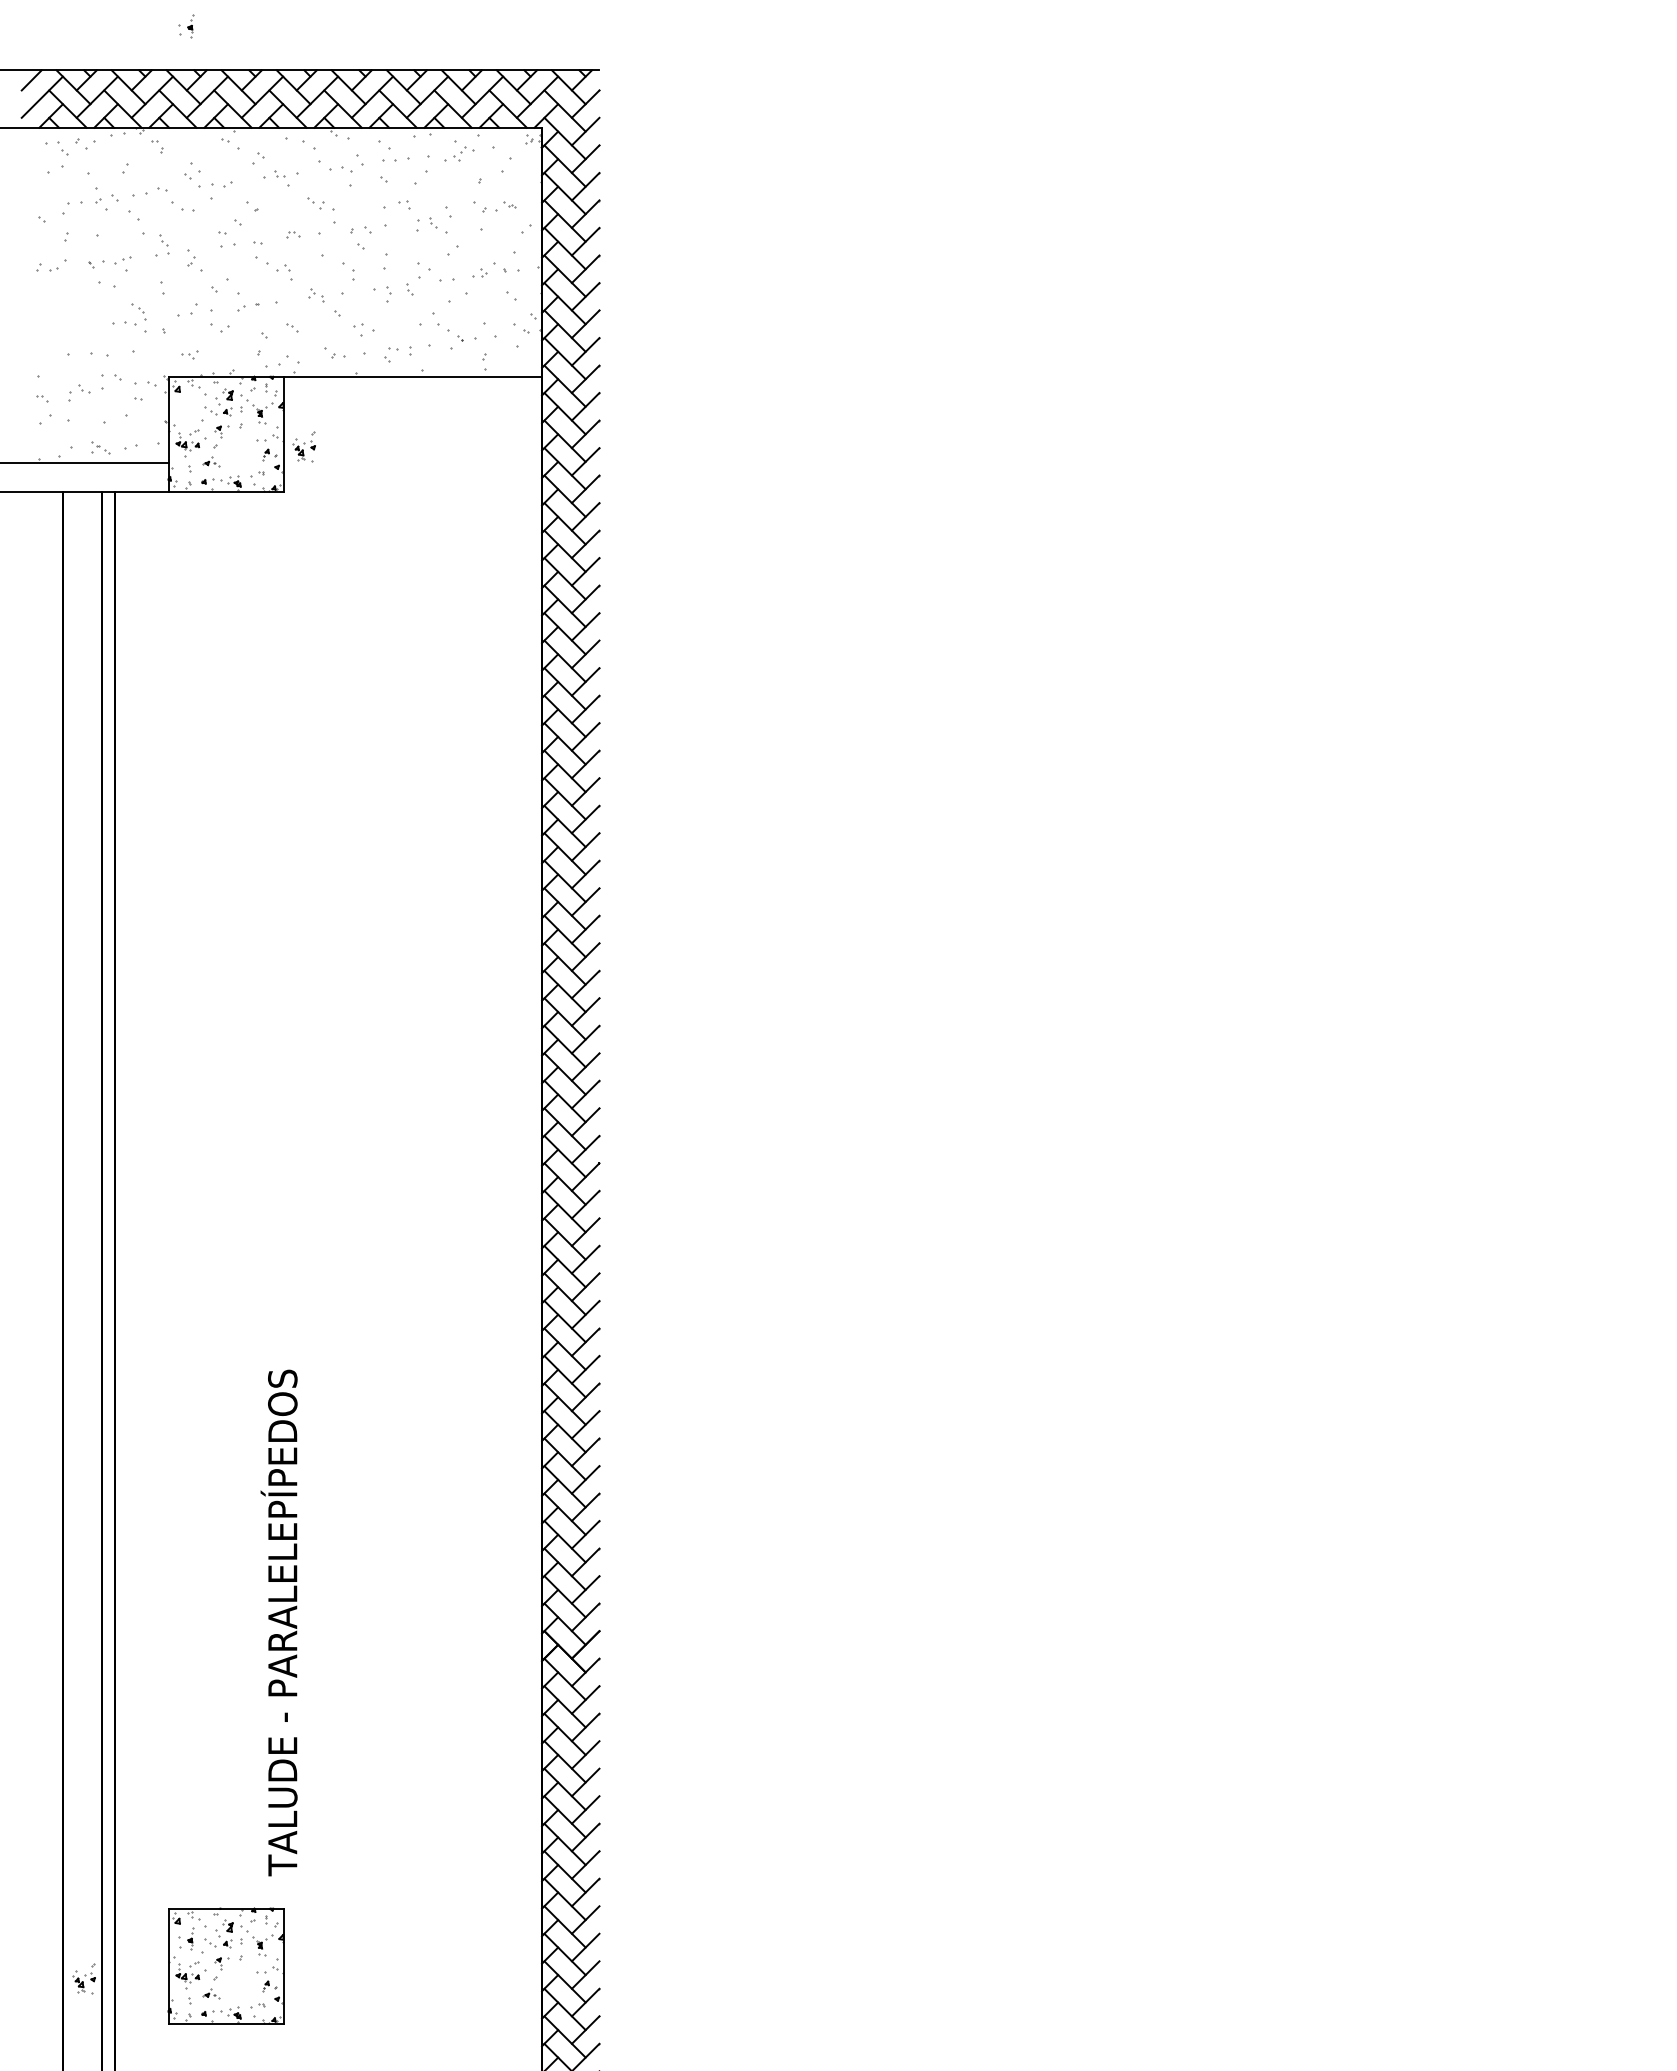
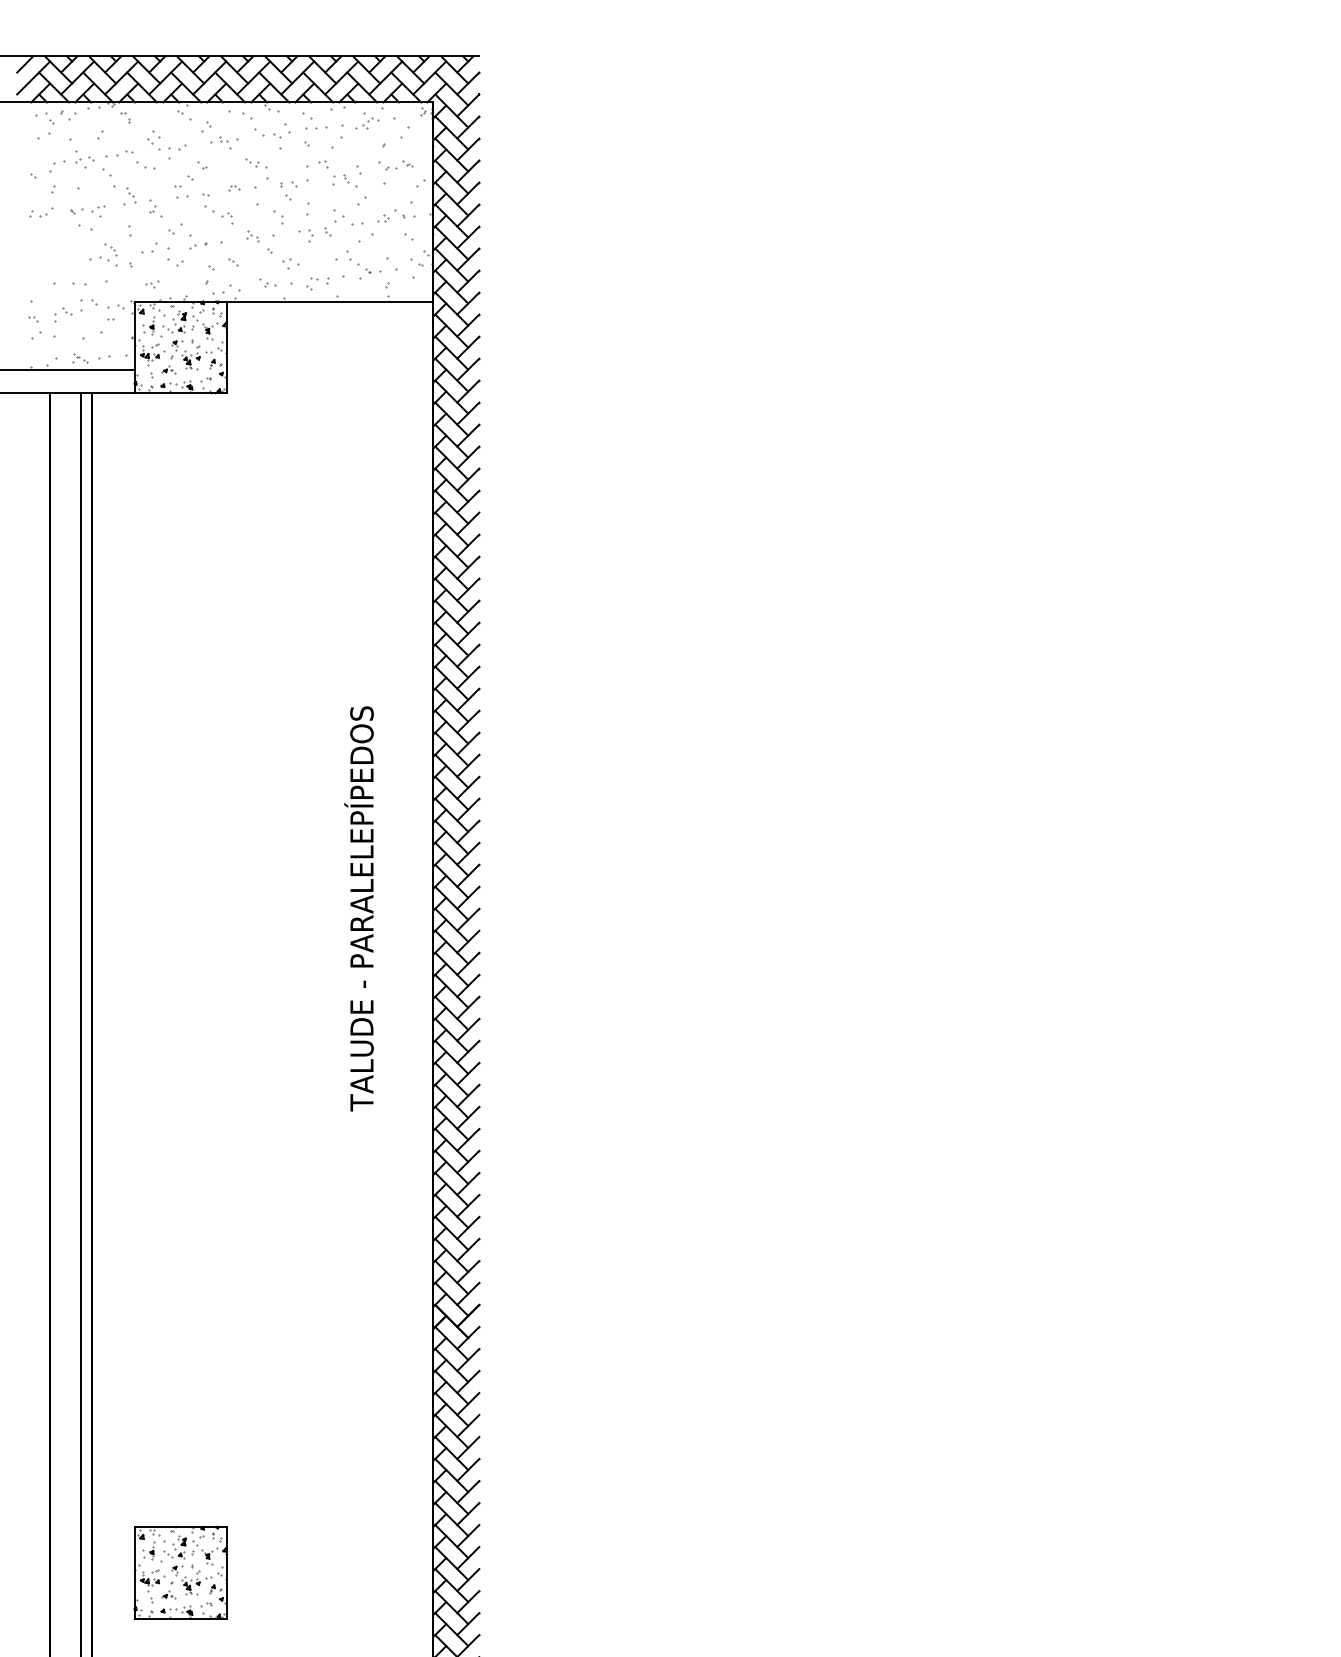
part: (186, 26) -> (148, 326), moved
part: (303, 446) -> (190, 357), moved
text: (278, 1622) -> (358, 908), moved
part: (83, 1978) -> (190, 1582), moved

